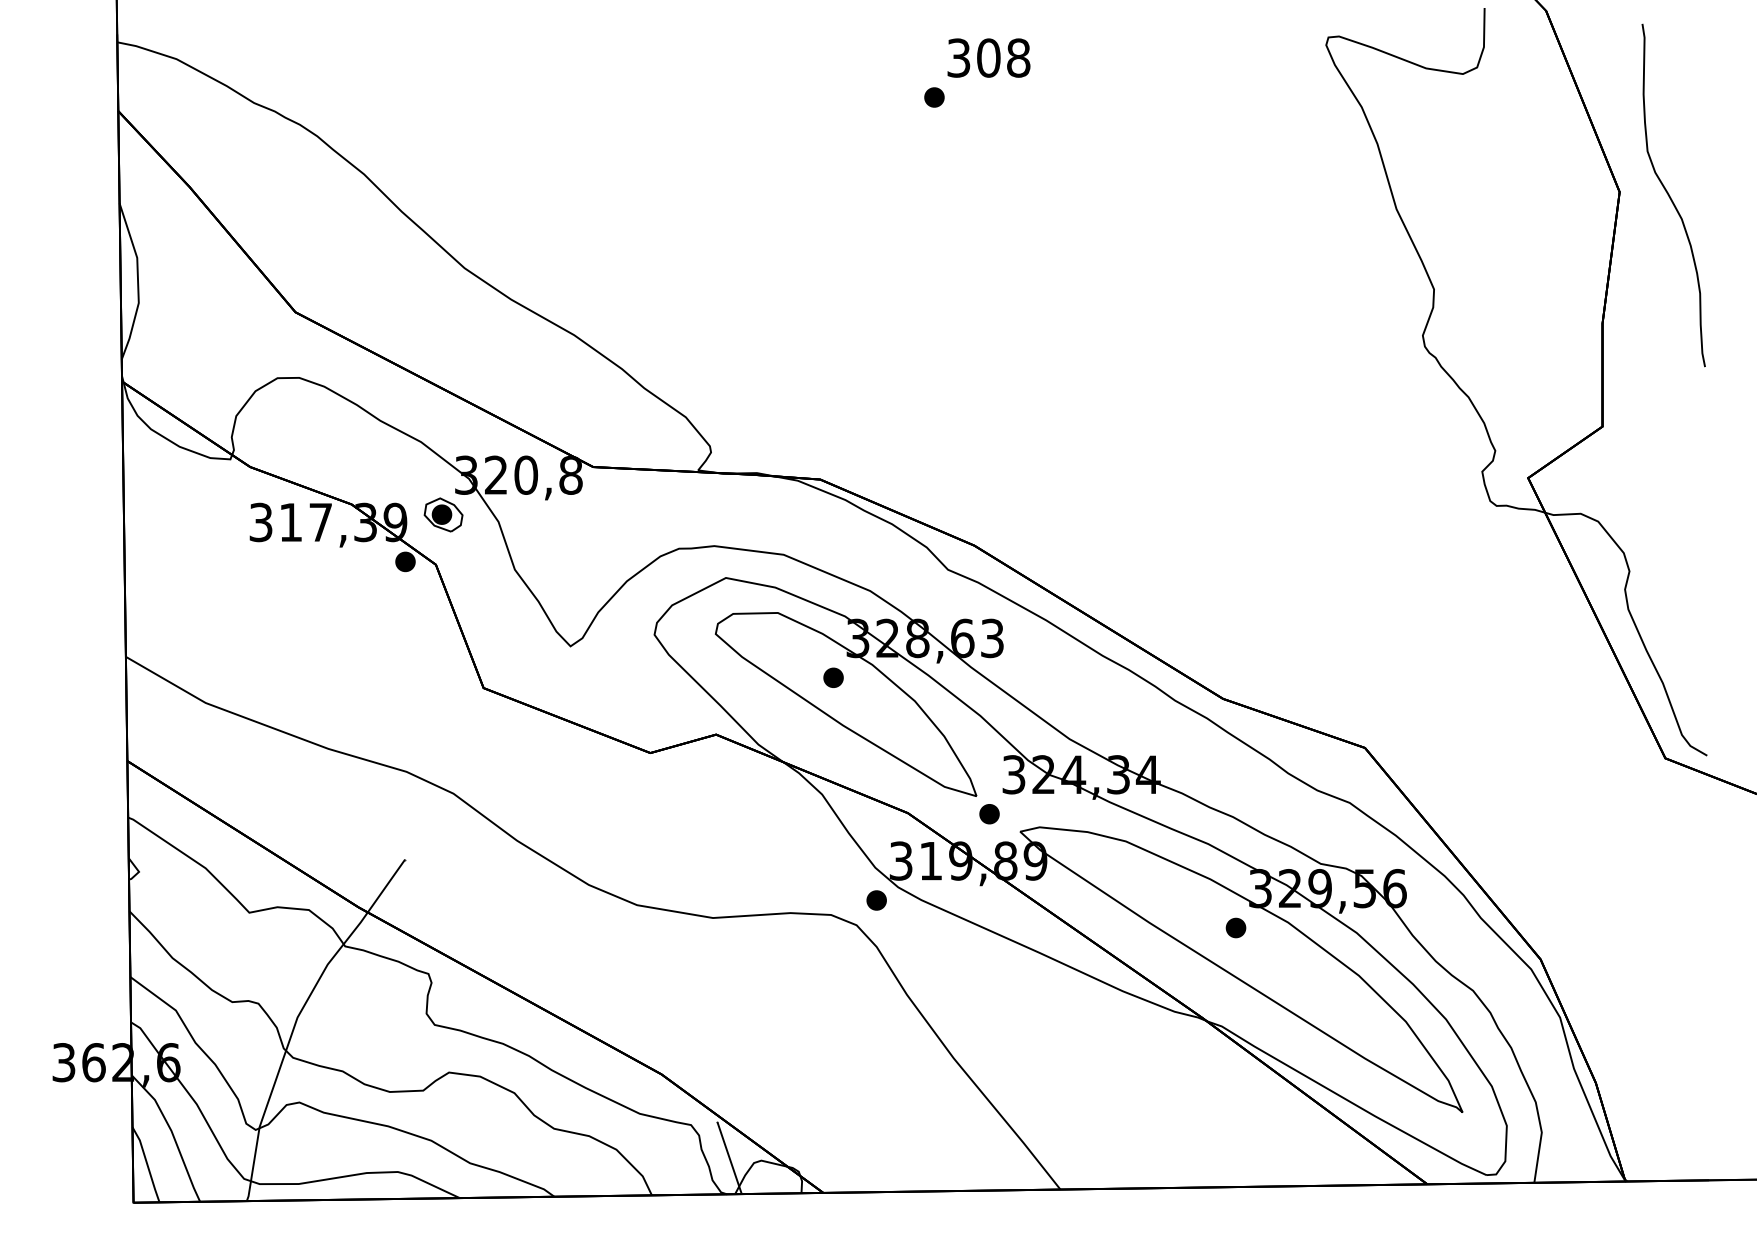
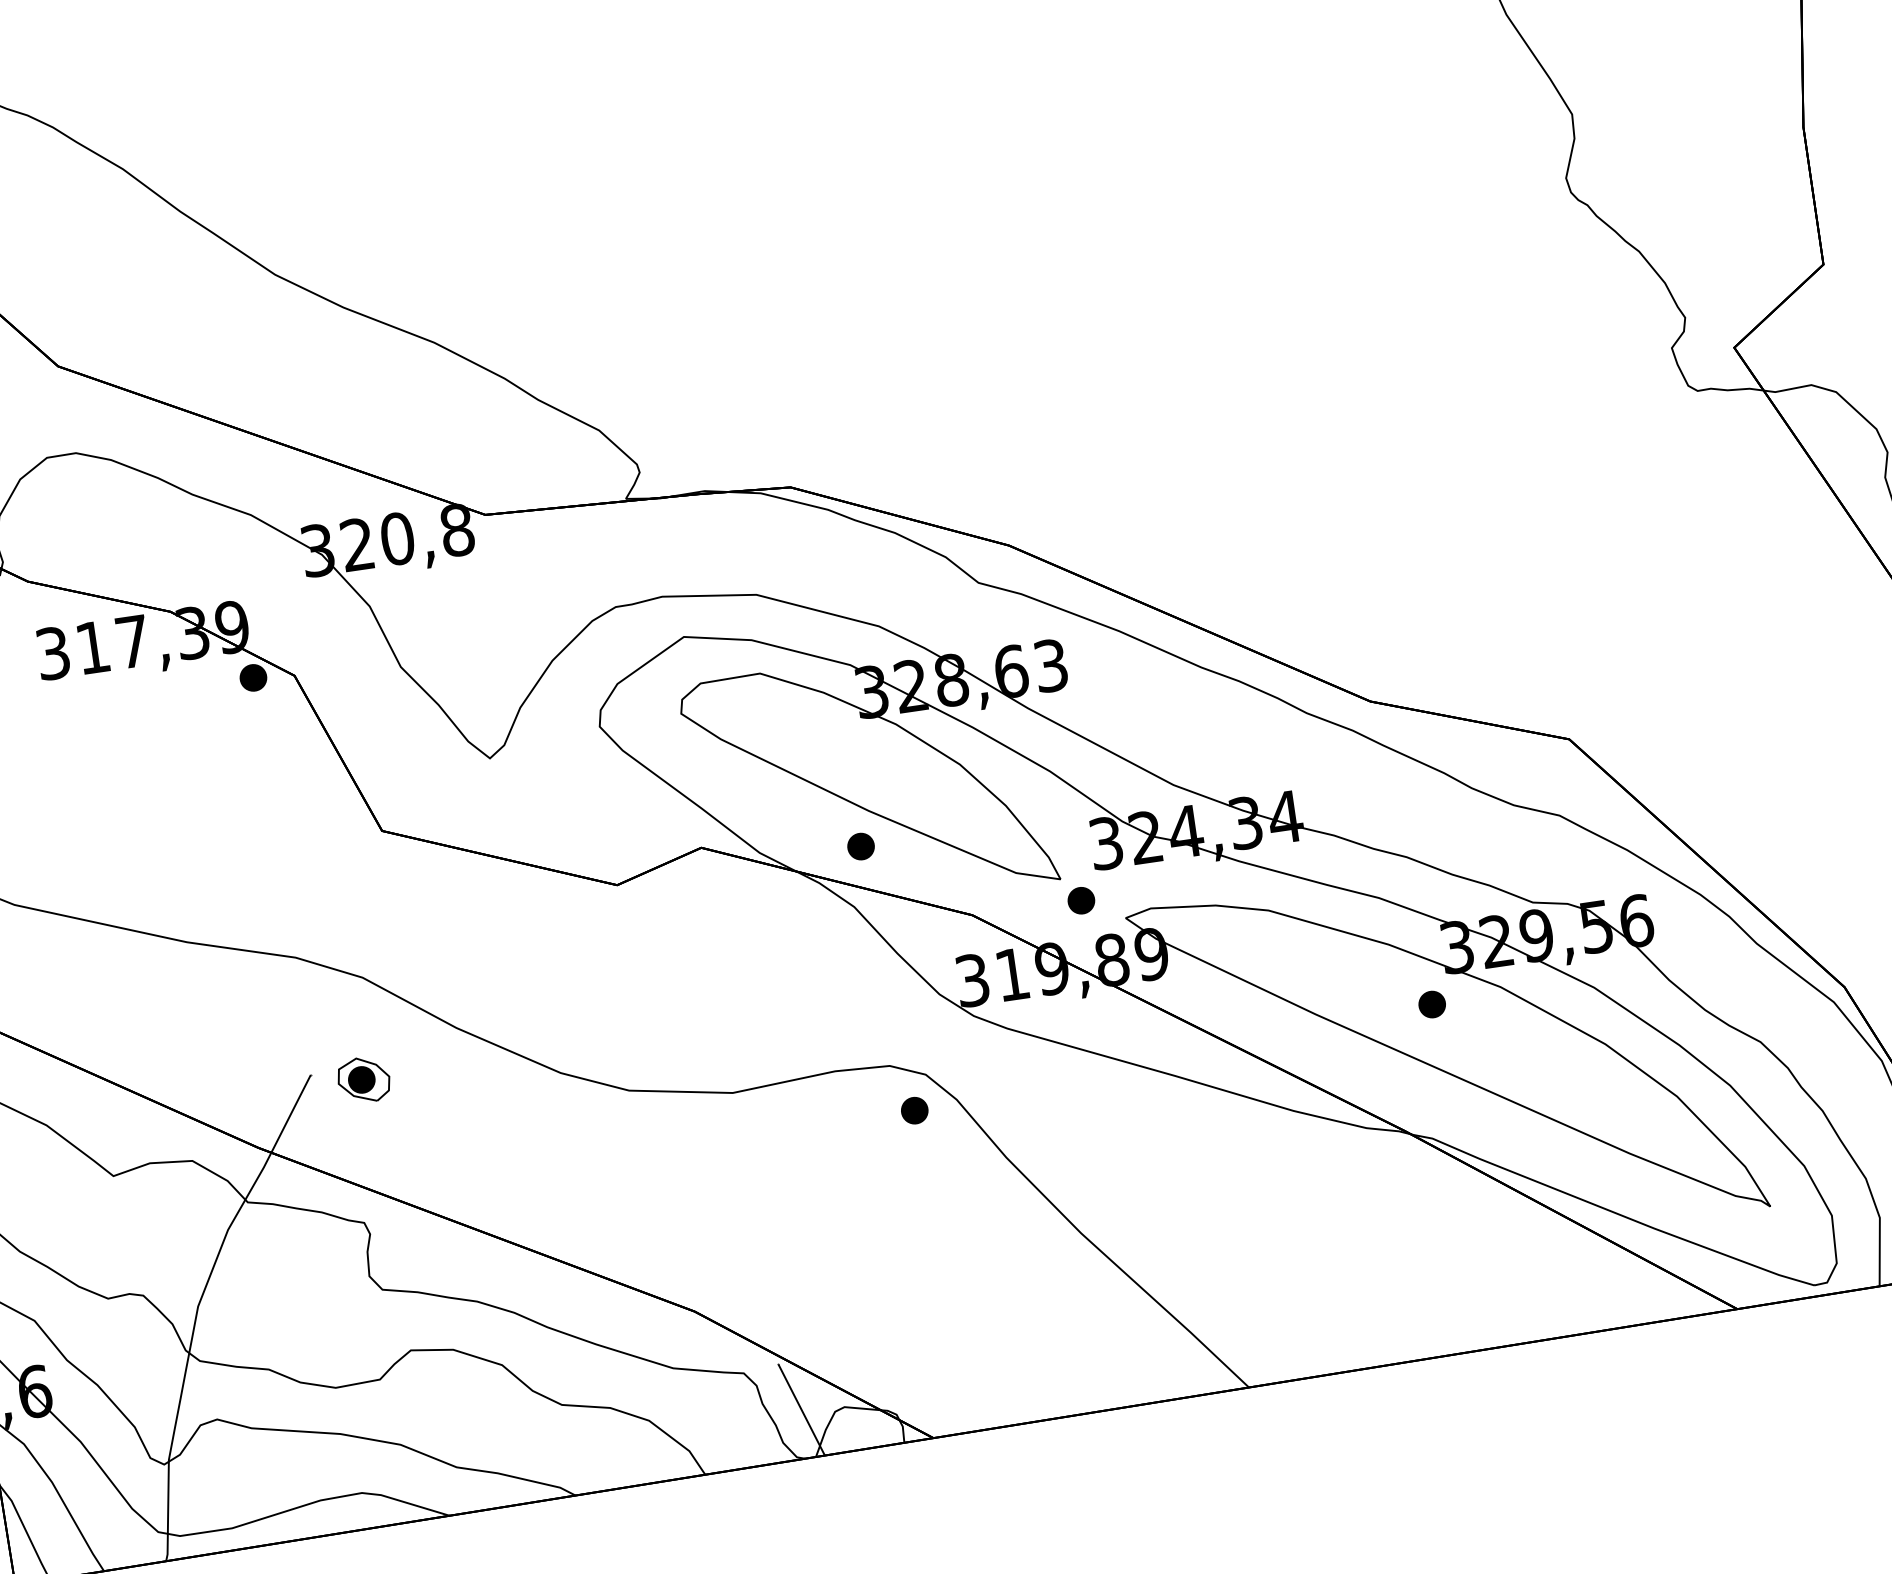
part: (443, 514) -> (363, 1079), moved
part: (833, 677) -> (860, 846), moved
part: (876, 900) -> (914, 1110), moved

